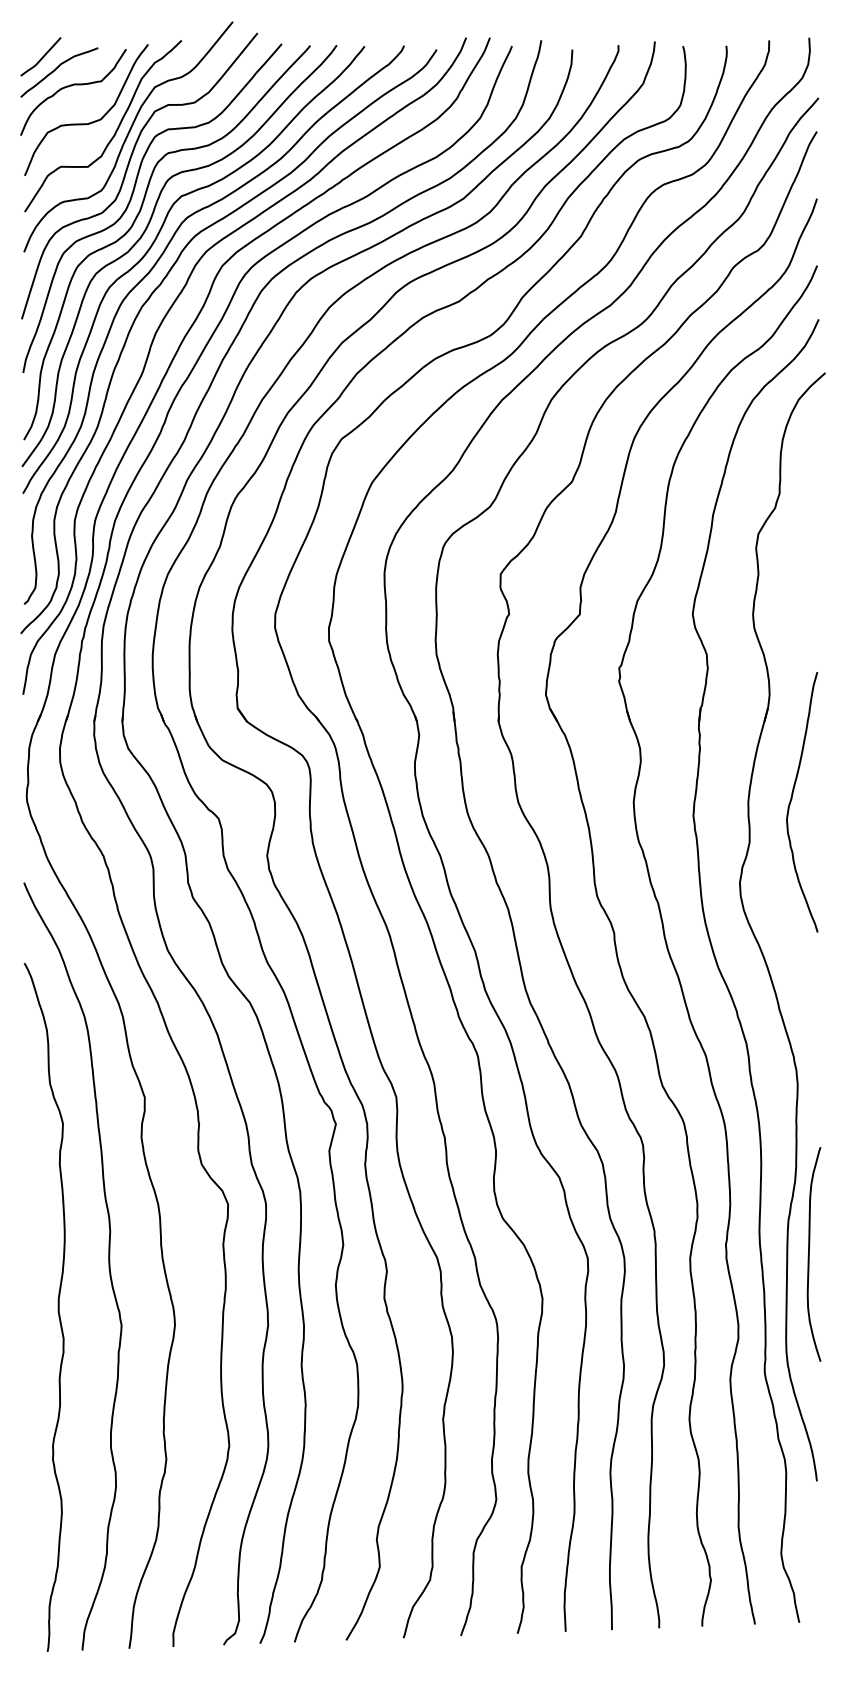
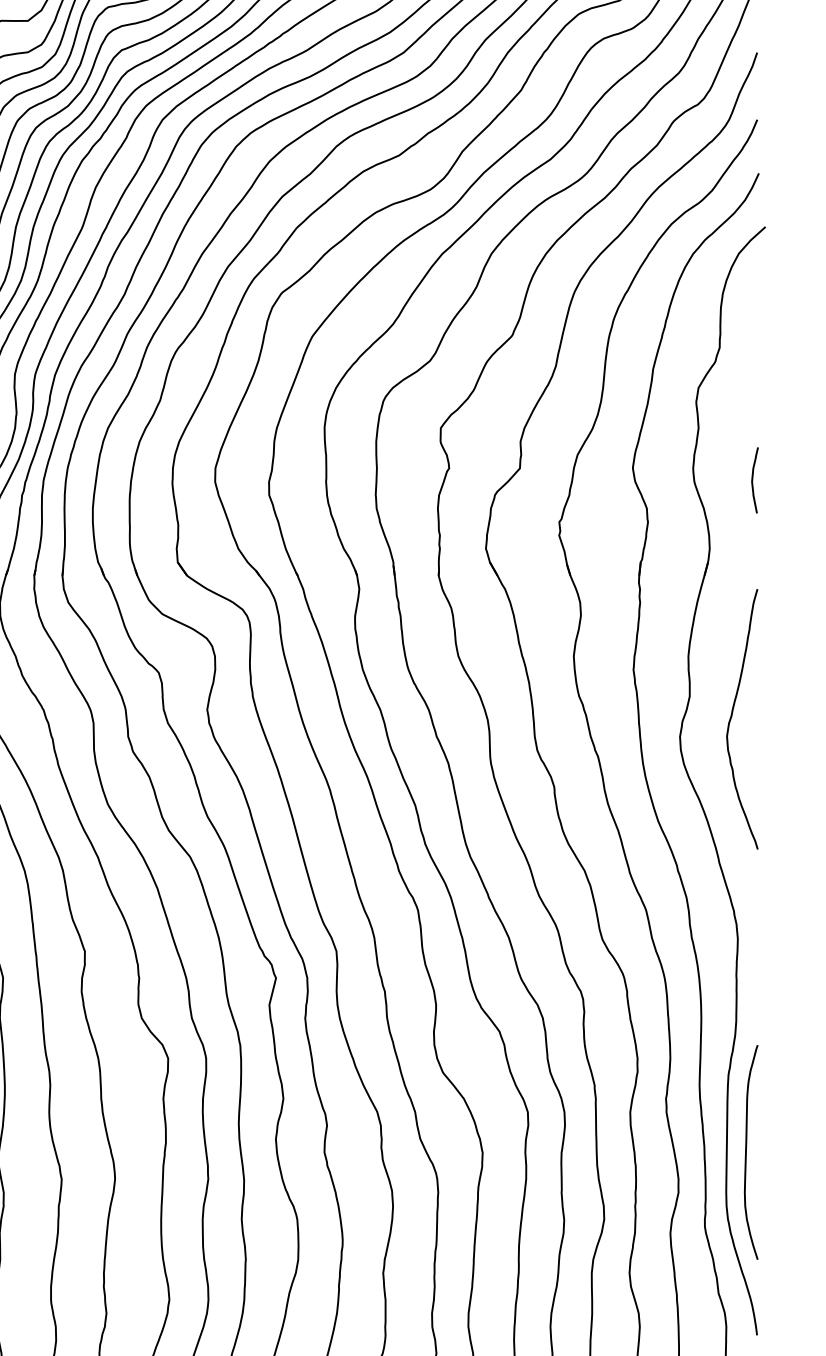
curve: (813, 625) -> (753, 479), added
curve: (792, 799) -> (732, 716), moved
curve: (809, 1254) -> (746, 1152), moved

